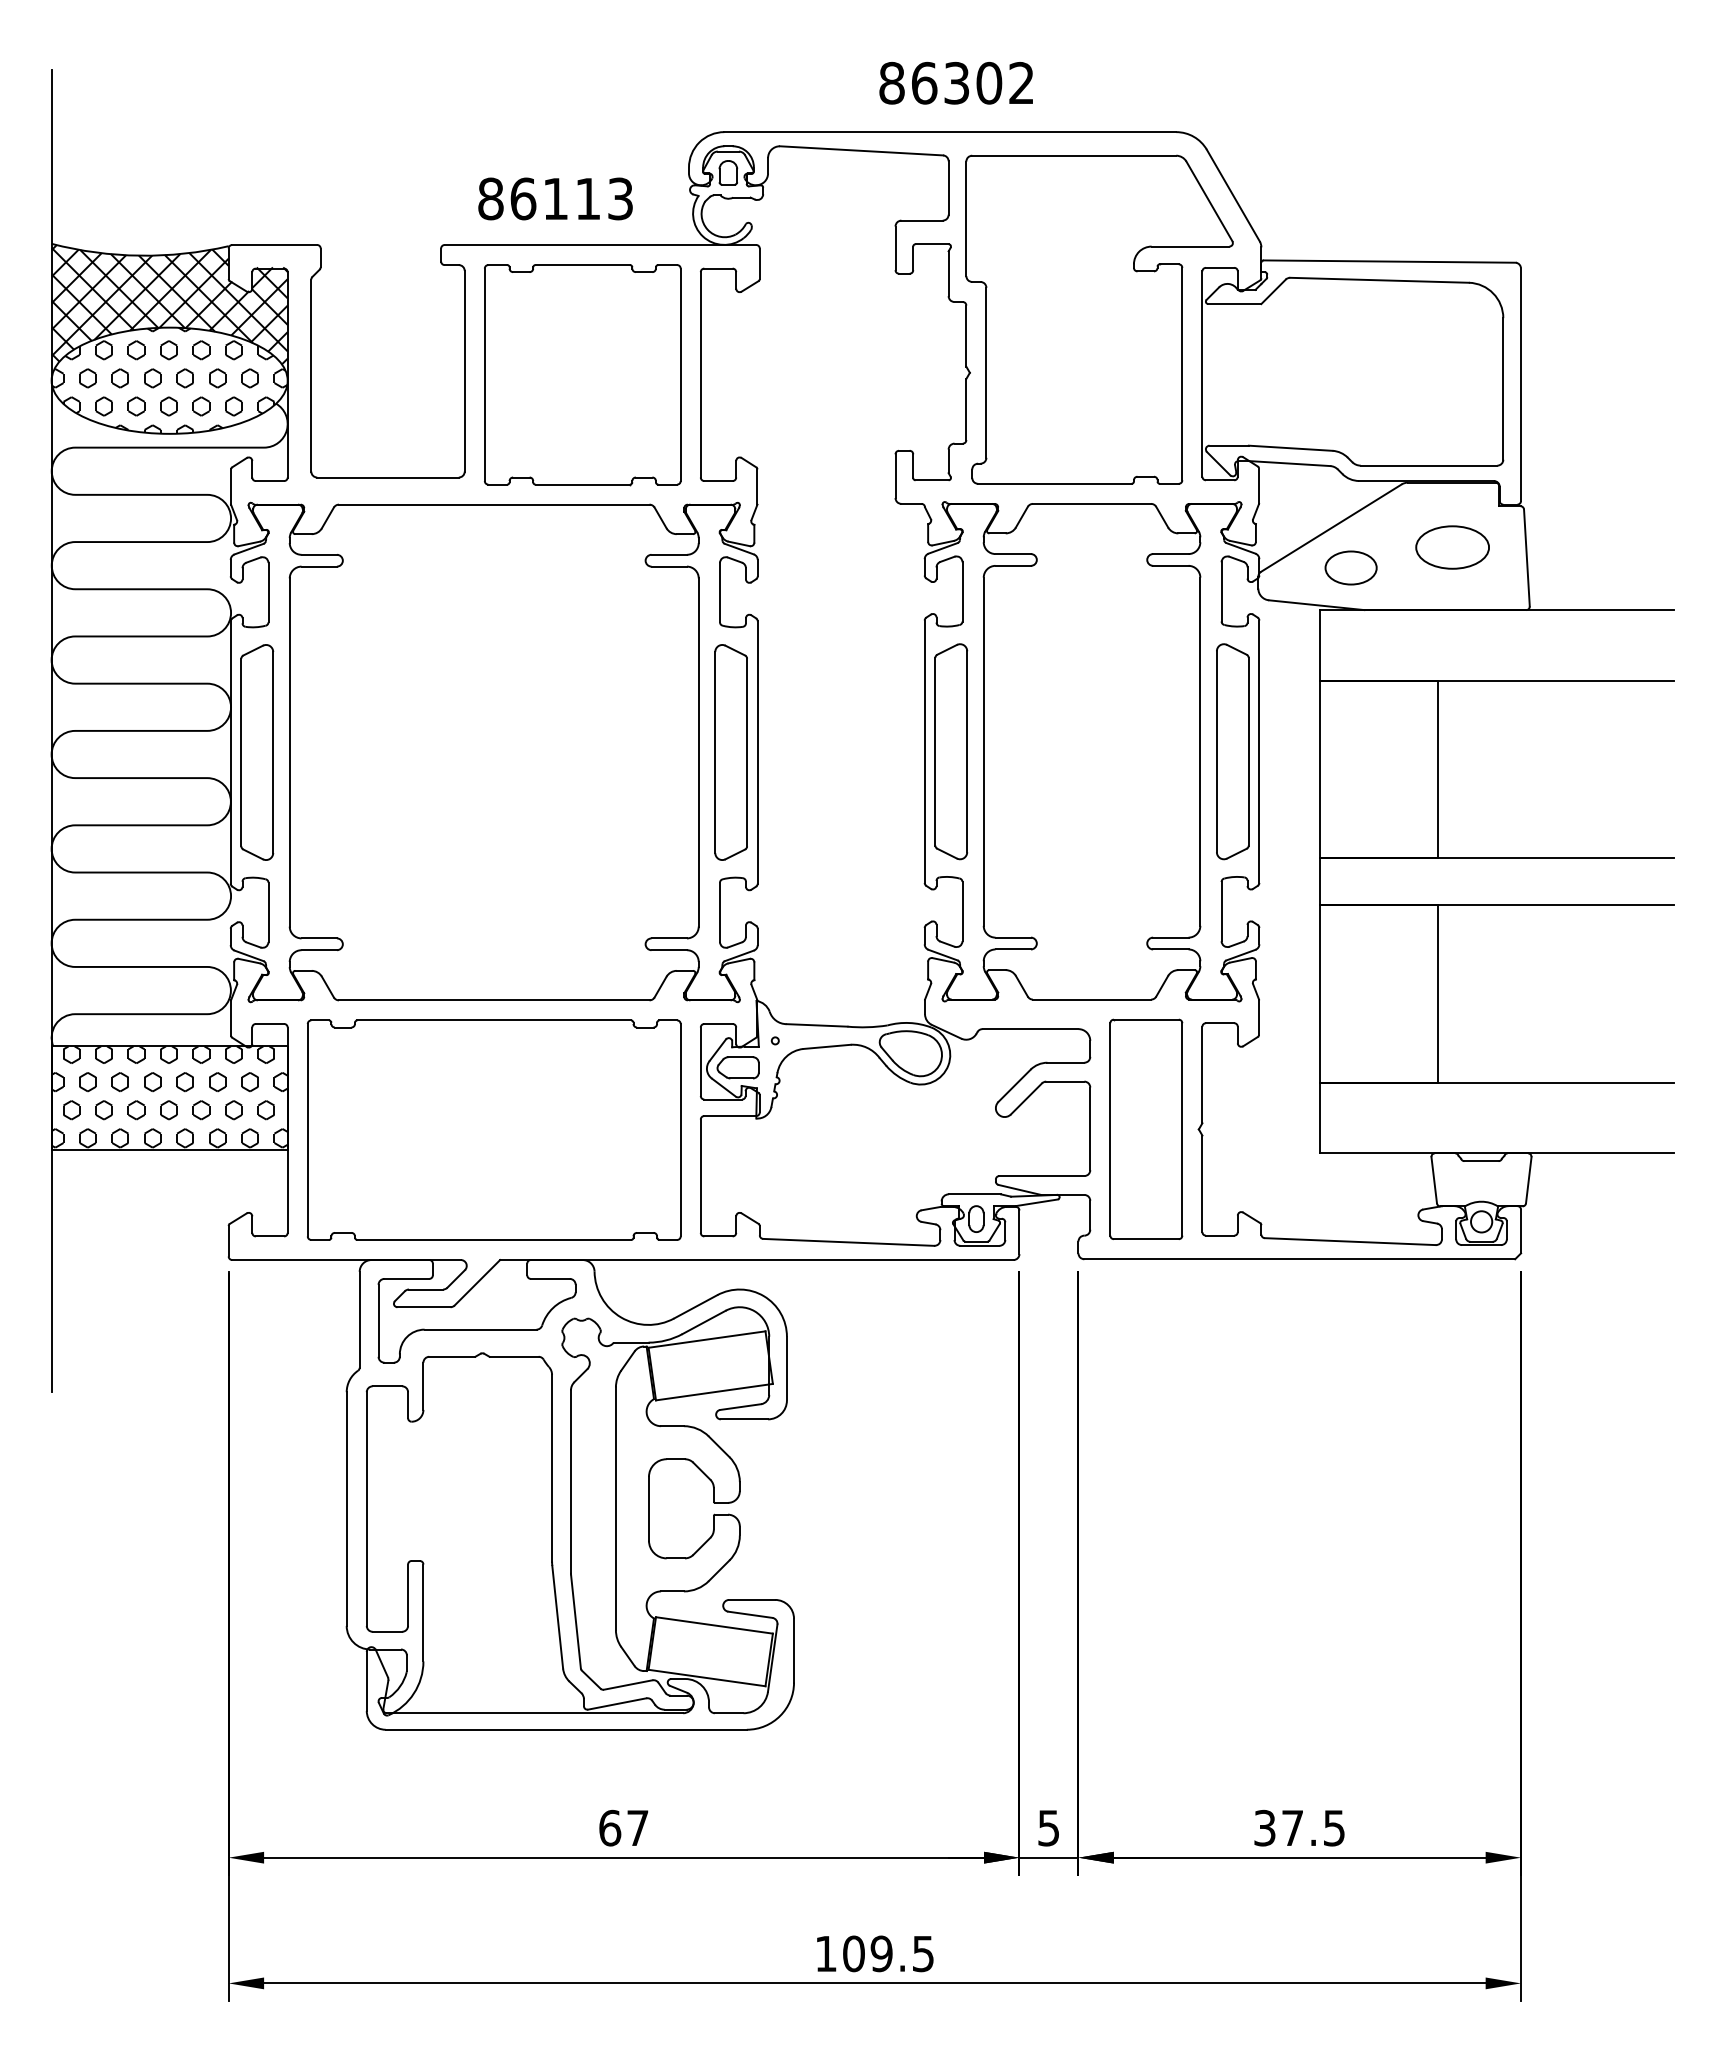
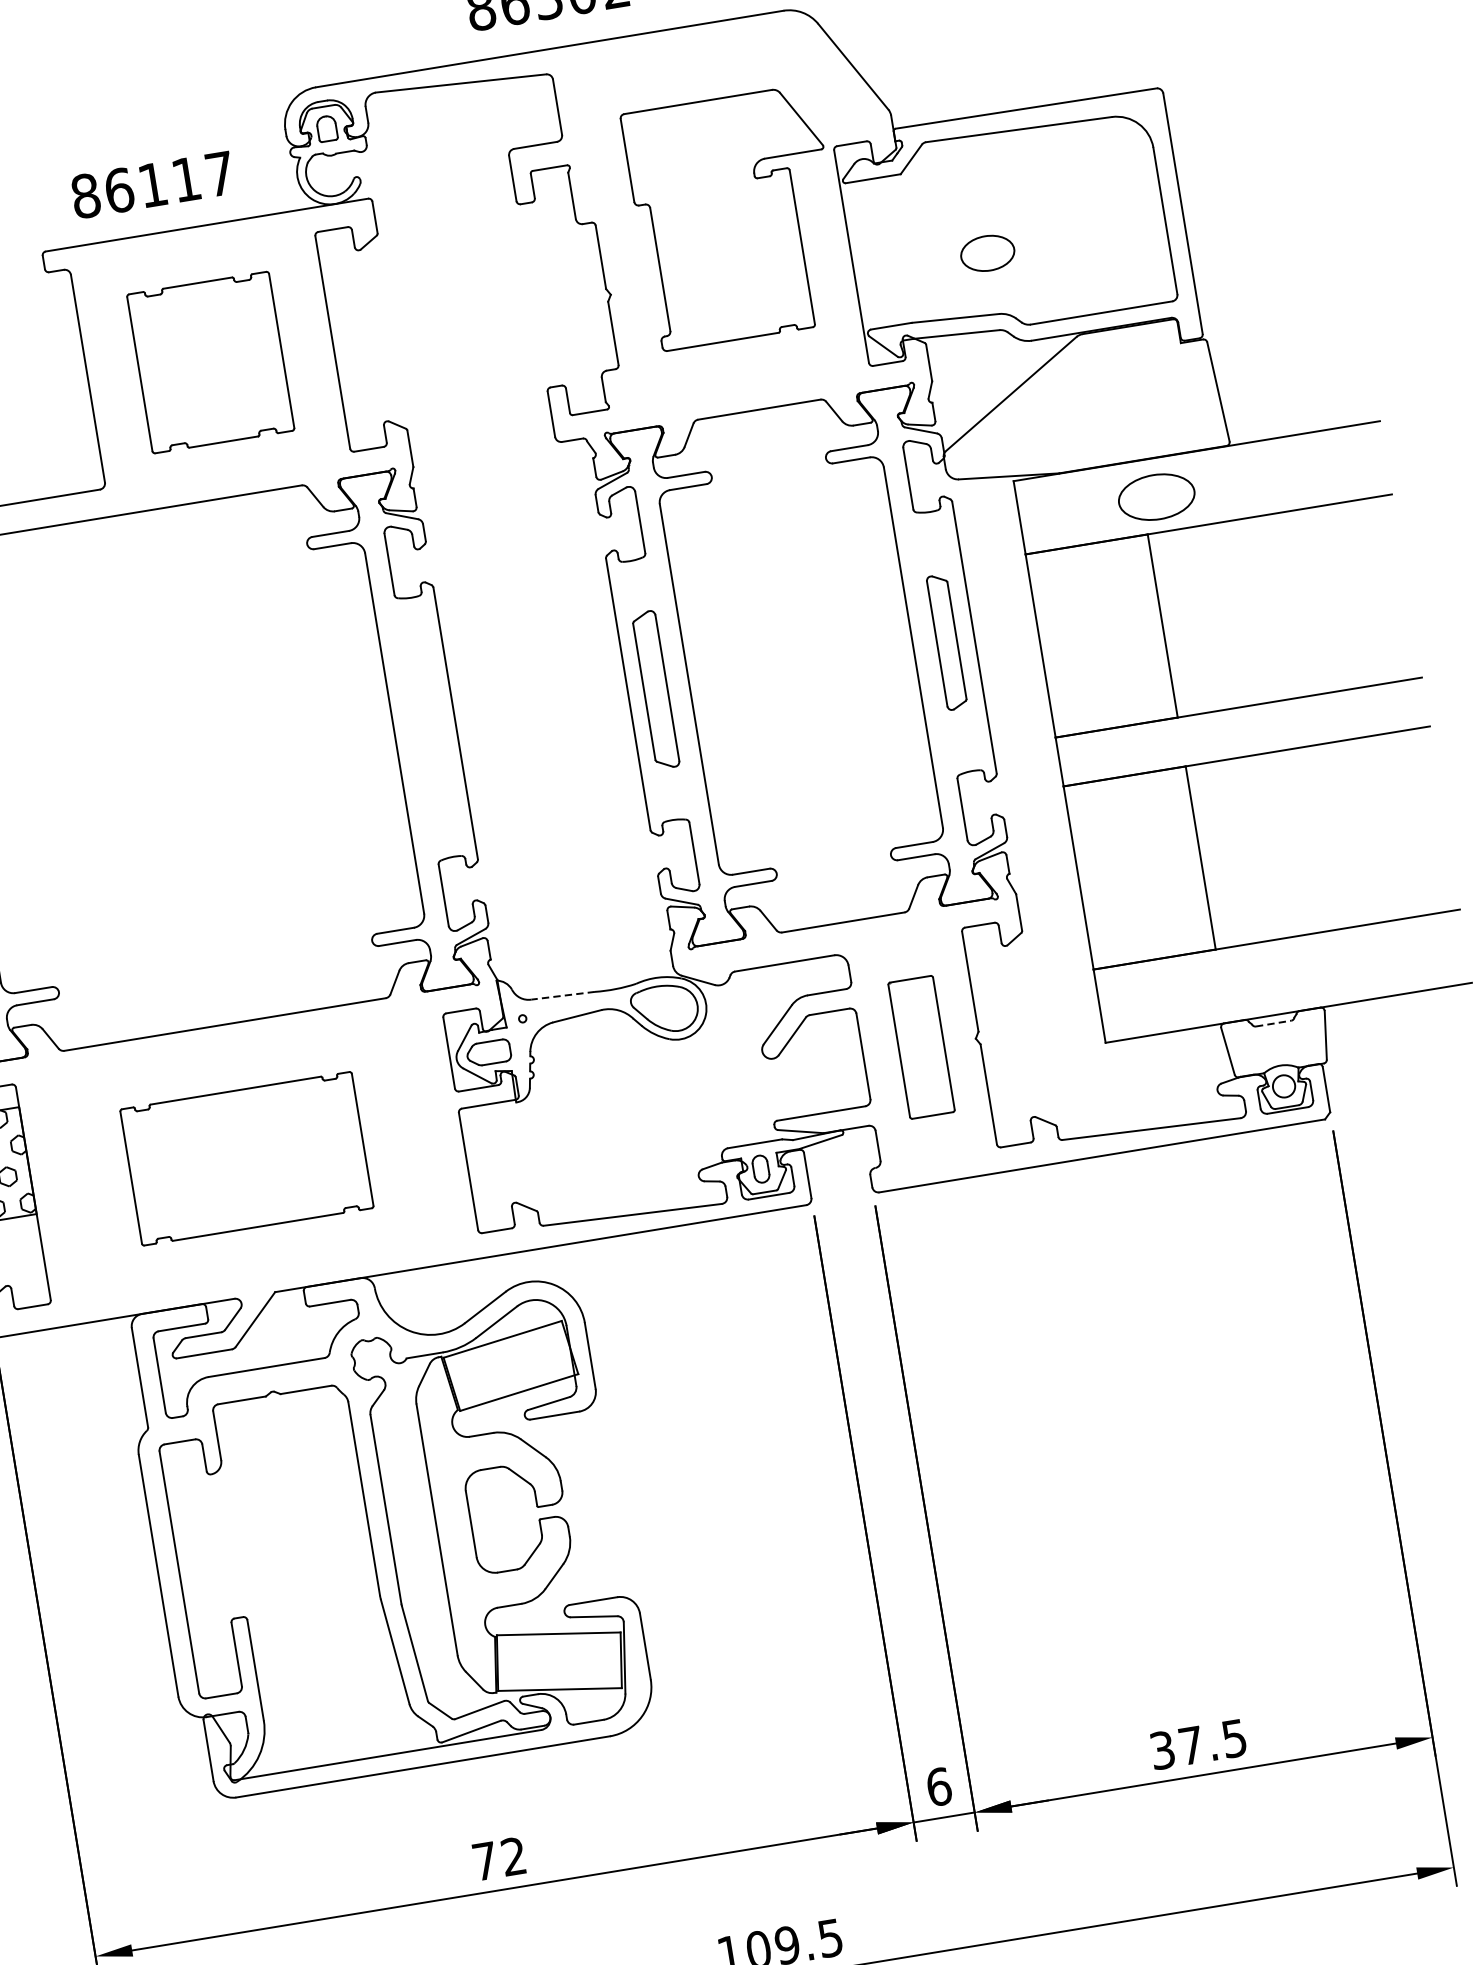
text: (620, 198) -> (219, 173), 86113 -> 86117
part: (1099, 319) -> (735, 217), size x0.7
part: (582, 375) -> (210, 363), size x0.7
part: (1452, 547) -> (1156, 497), moved
part: (1350, 567) -> (987, 252), moved
part: (951, 751) -> (655, 689), size x0.7
part: (1232, 751) -> (946, 642), size x0.6
part: (730, 752) -> (427, 728), removed
line: (816, 1025) -> (562, 995), solid -> dashed
part: (1146, 1128) -> (921, 1046), size x0.6
part: (493, 1129) -> (246, 1158), size x0.6
line: (1481, 1161) -> (1273, 1023), solid -> dashed
text: (623, 1827) -> (498, 1858), 67 -> 72
text: (1049, 1827) -> (939, 1786), 5 -> 6

